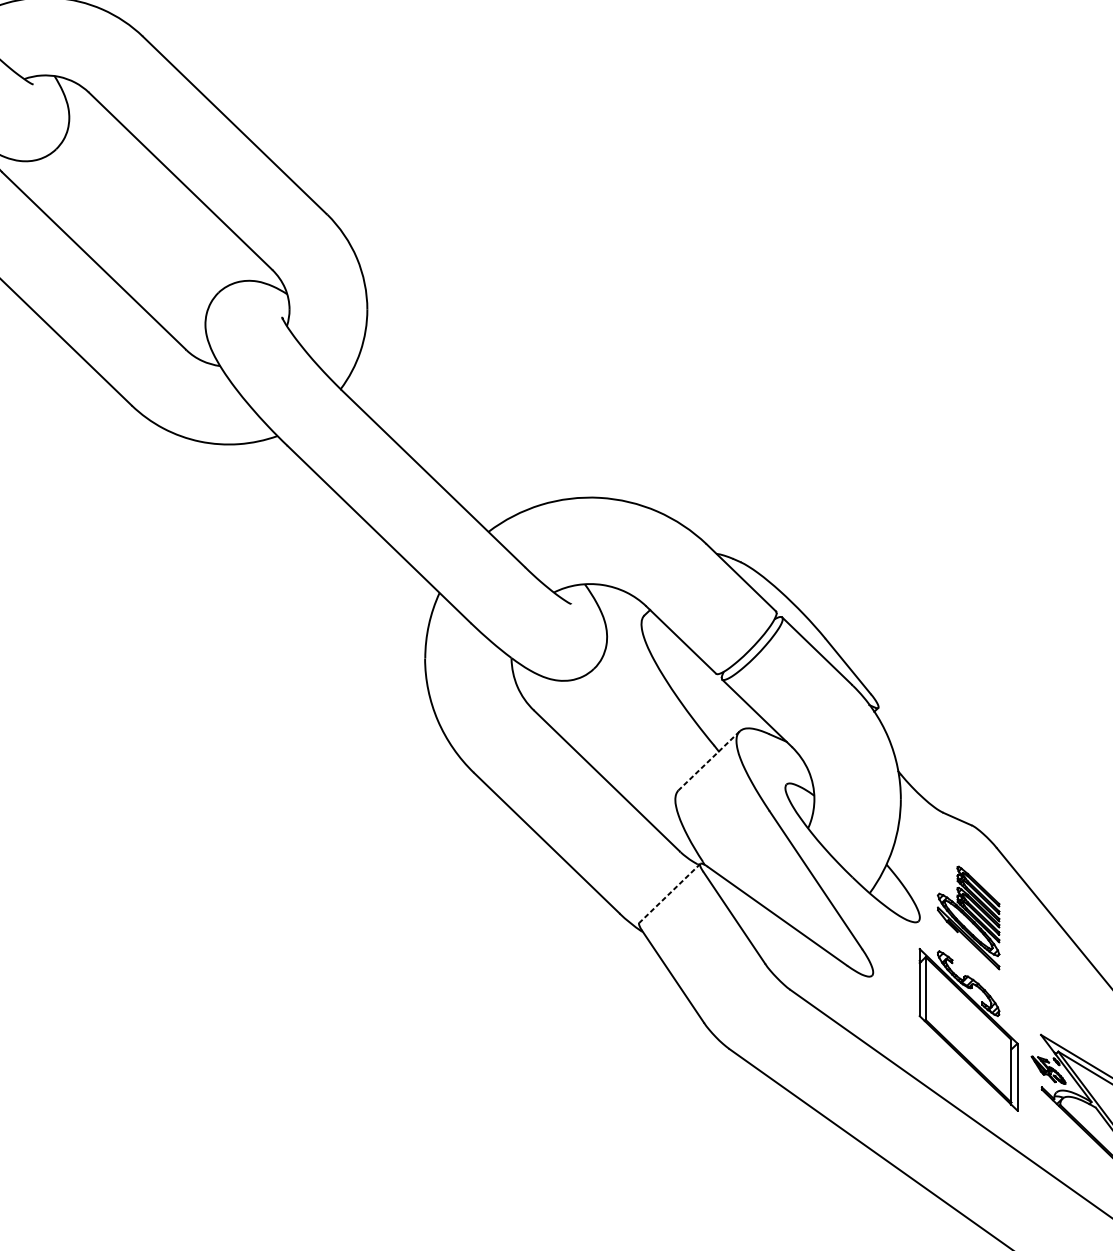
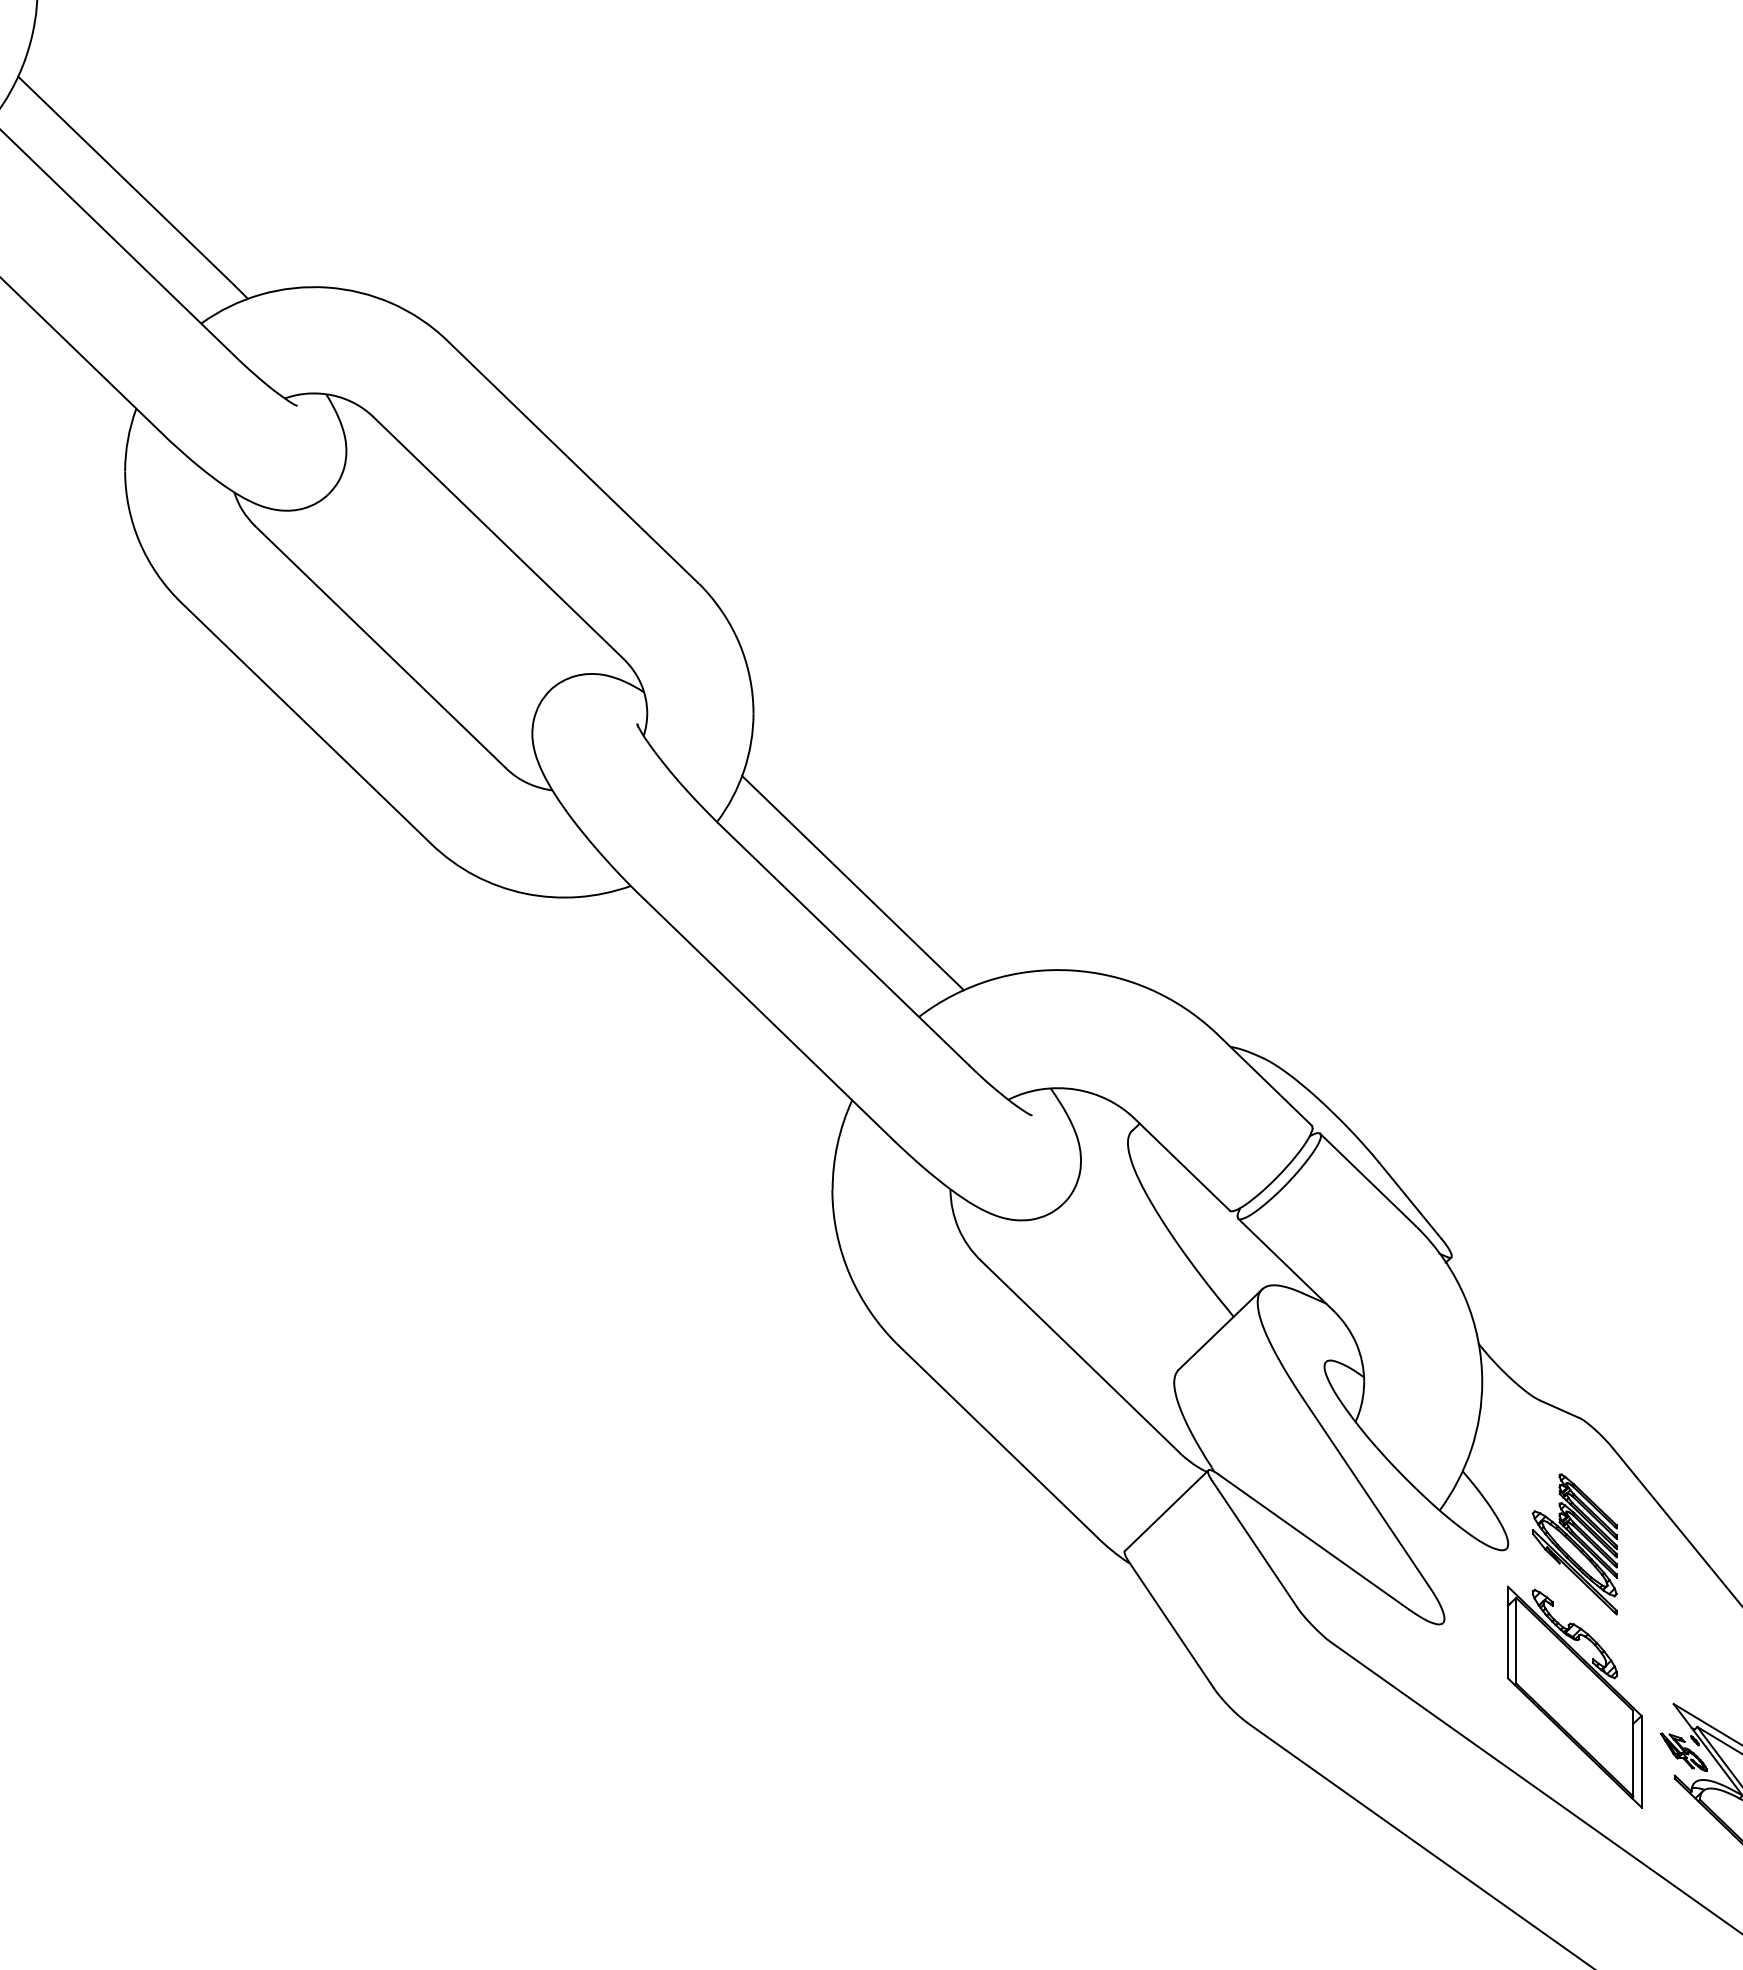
line: (439, 433) -> (852, 882), added
line: (709, 761) -> (1220, 1330), dashed -> solid
line: (669, 893) -> (1166, 1511), dashed -> solid

